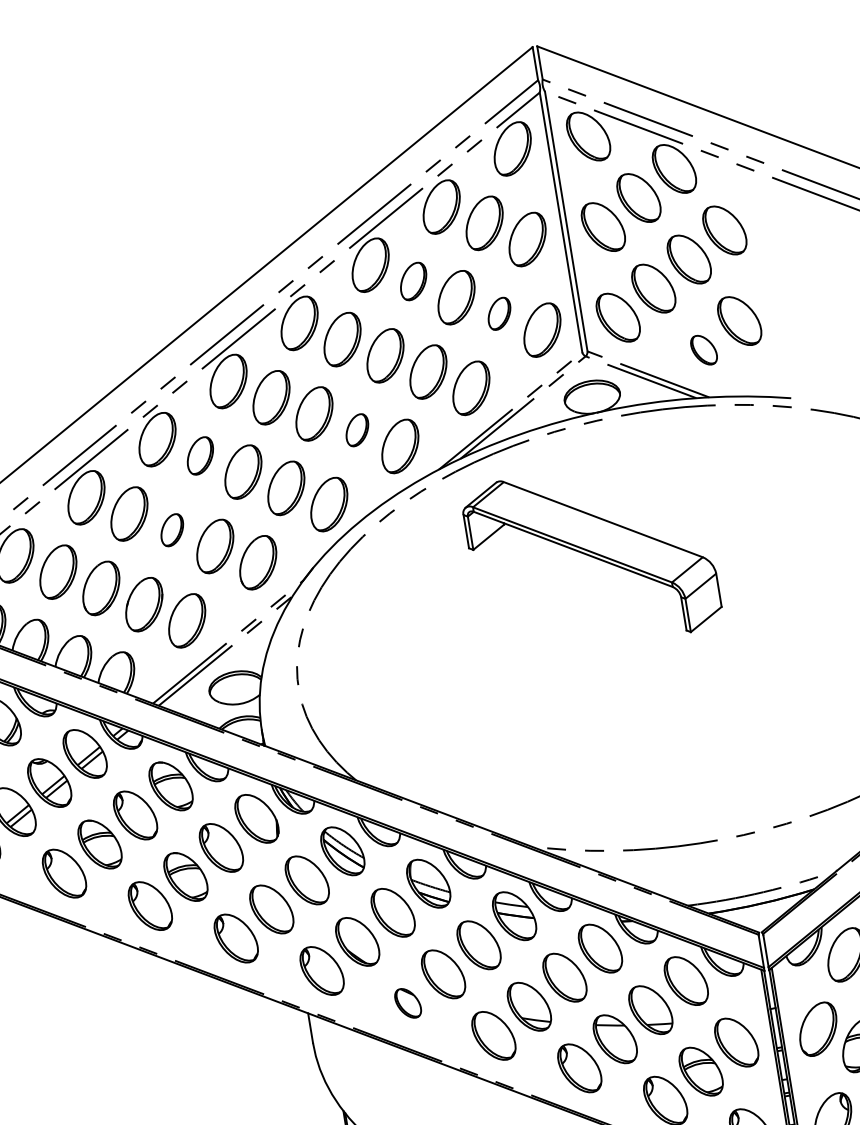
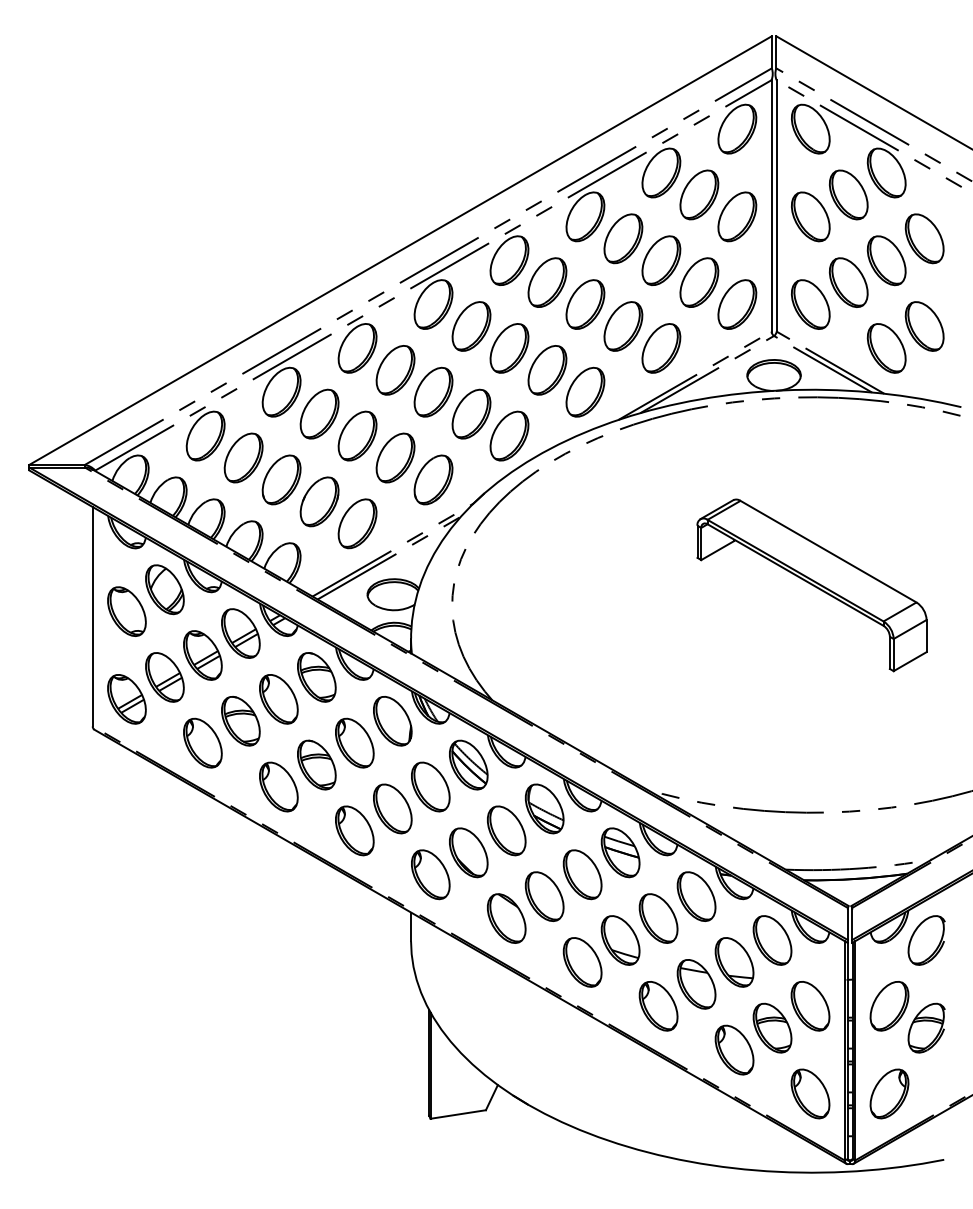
part: (413, 281) -> (623, 238), size x1.43
part: (499, 313) -> (699, 282), size x1.67
part: (703, 350) -> (886, 348), size x1.67
part: (357, 430) -> (547, 370), size x1.67
part: (200, 456) -> (395, 370), size x1.43
part: (172, 529) -> (357, 435), size x1.67
part: (591, 557) -> (811, 585), moved
part: (407, 1003) -> (506, 918), size x1.67

